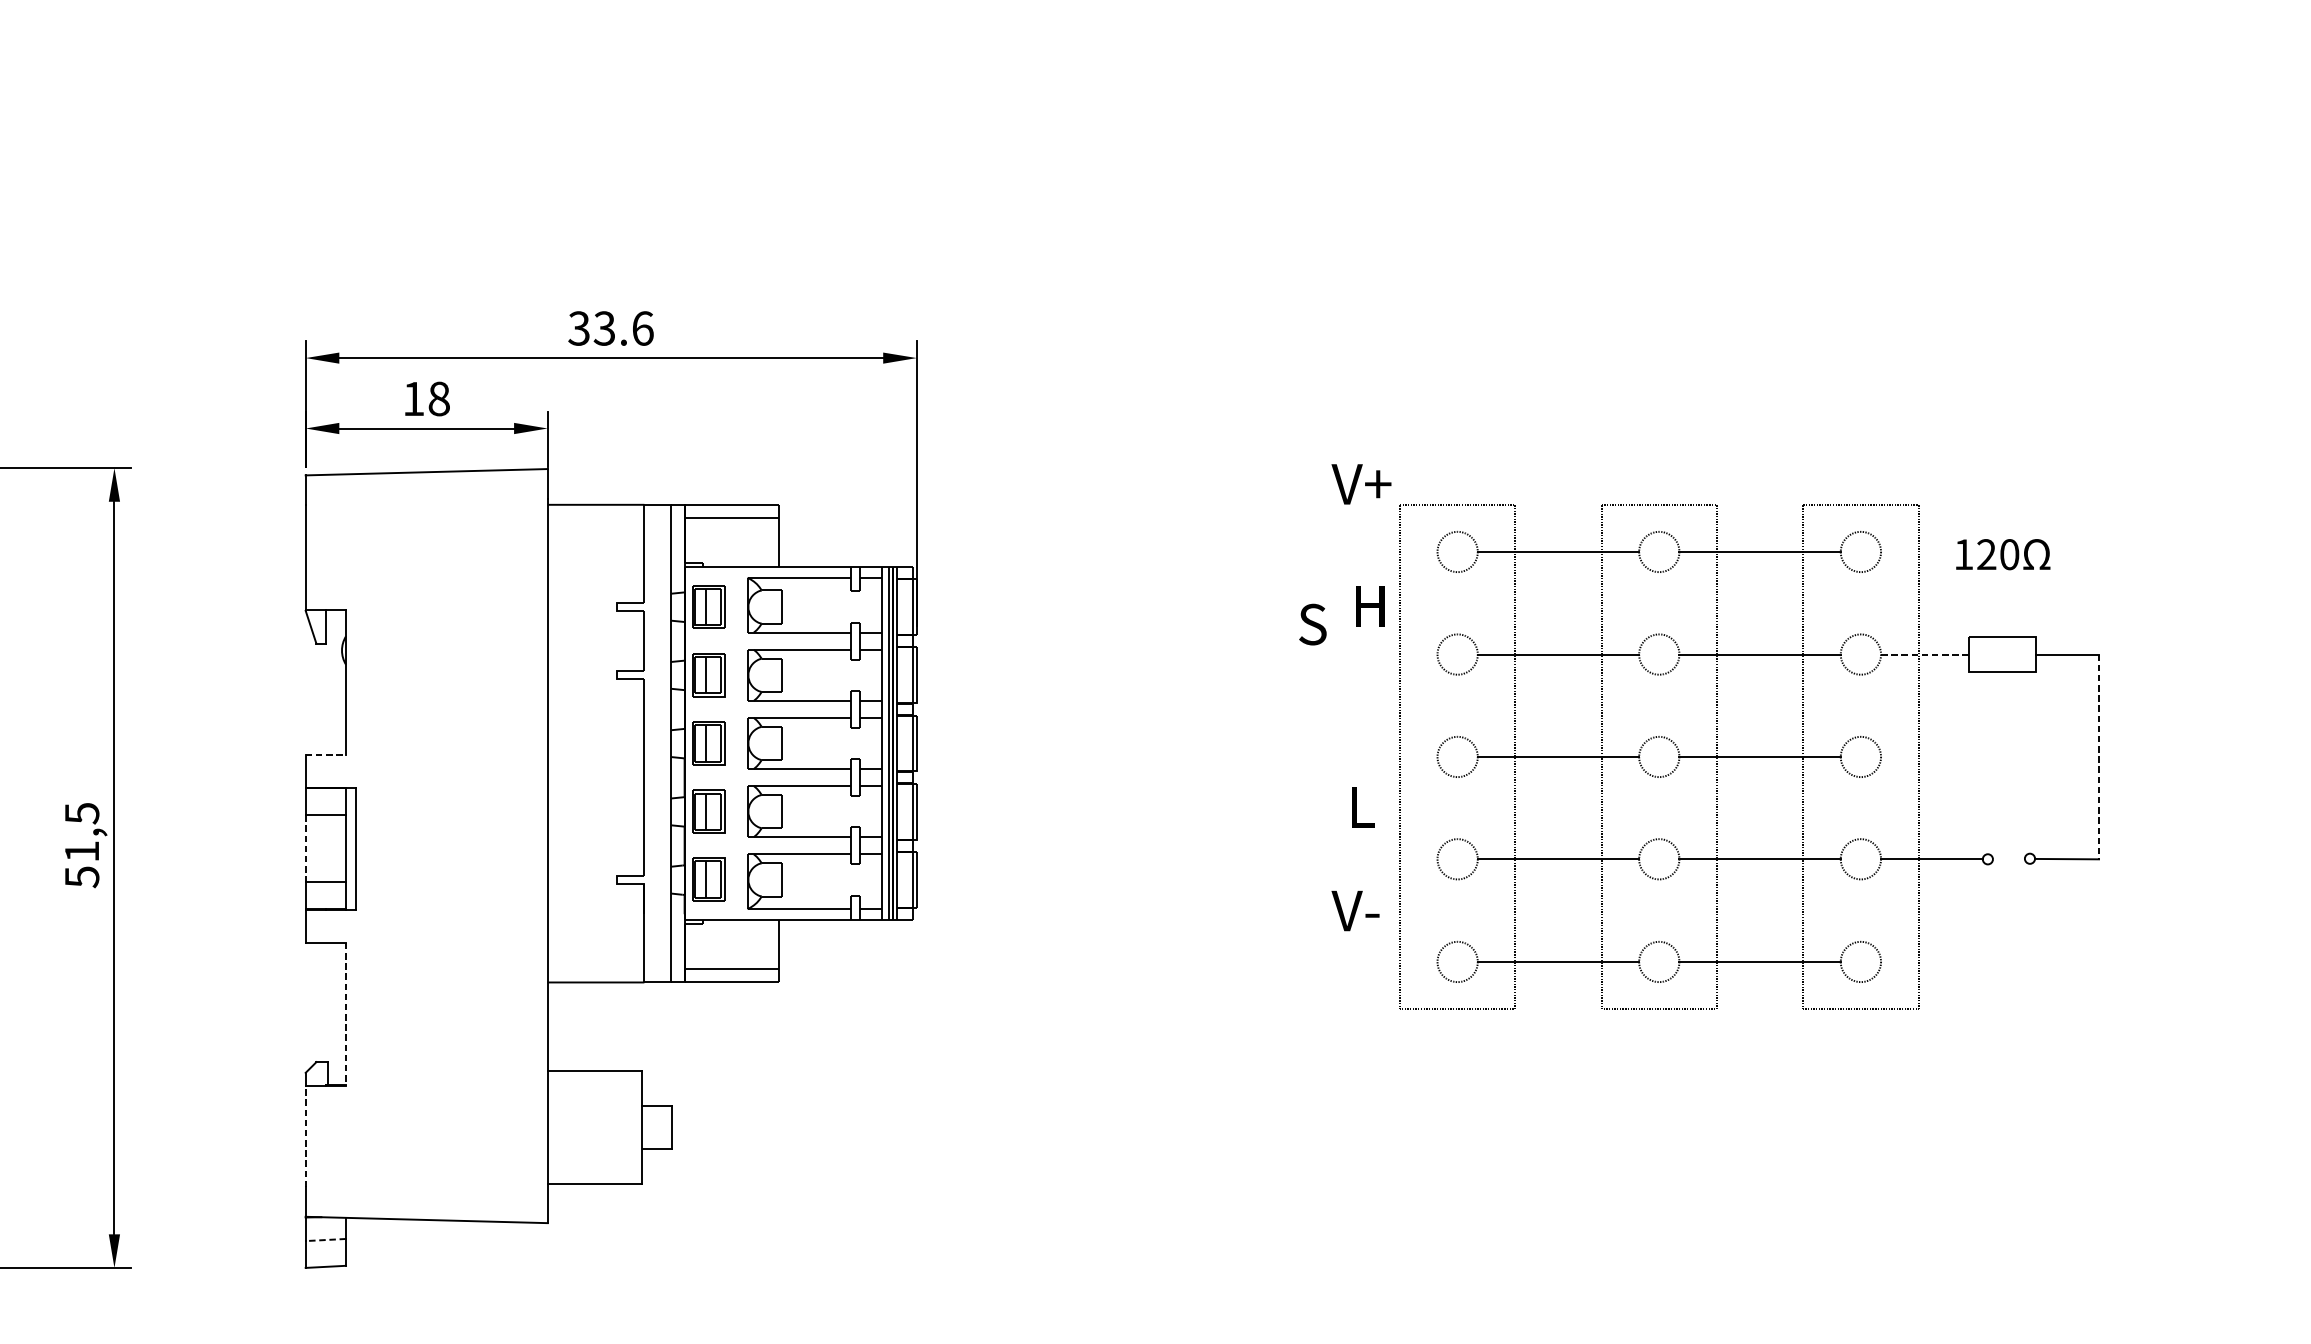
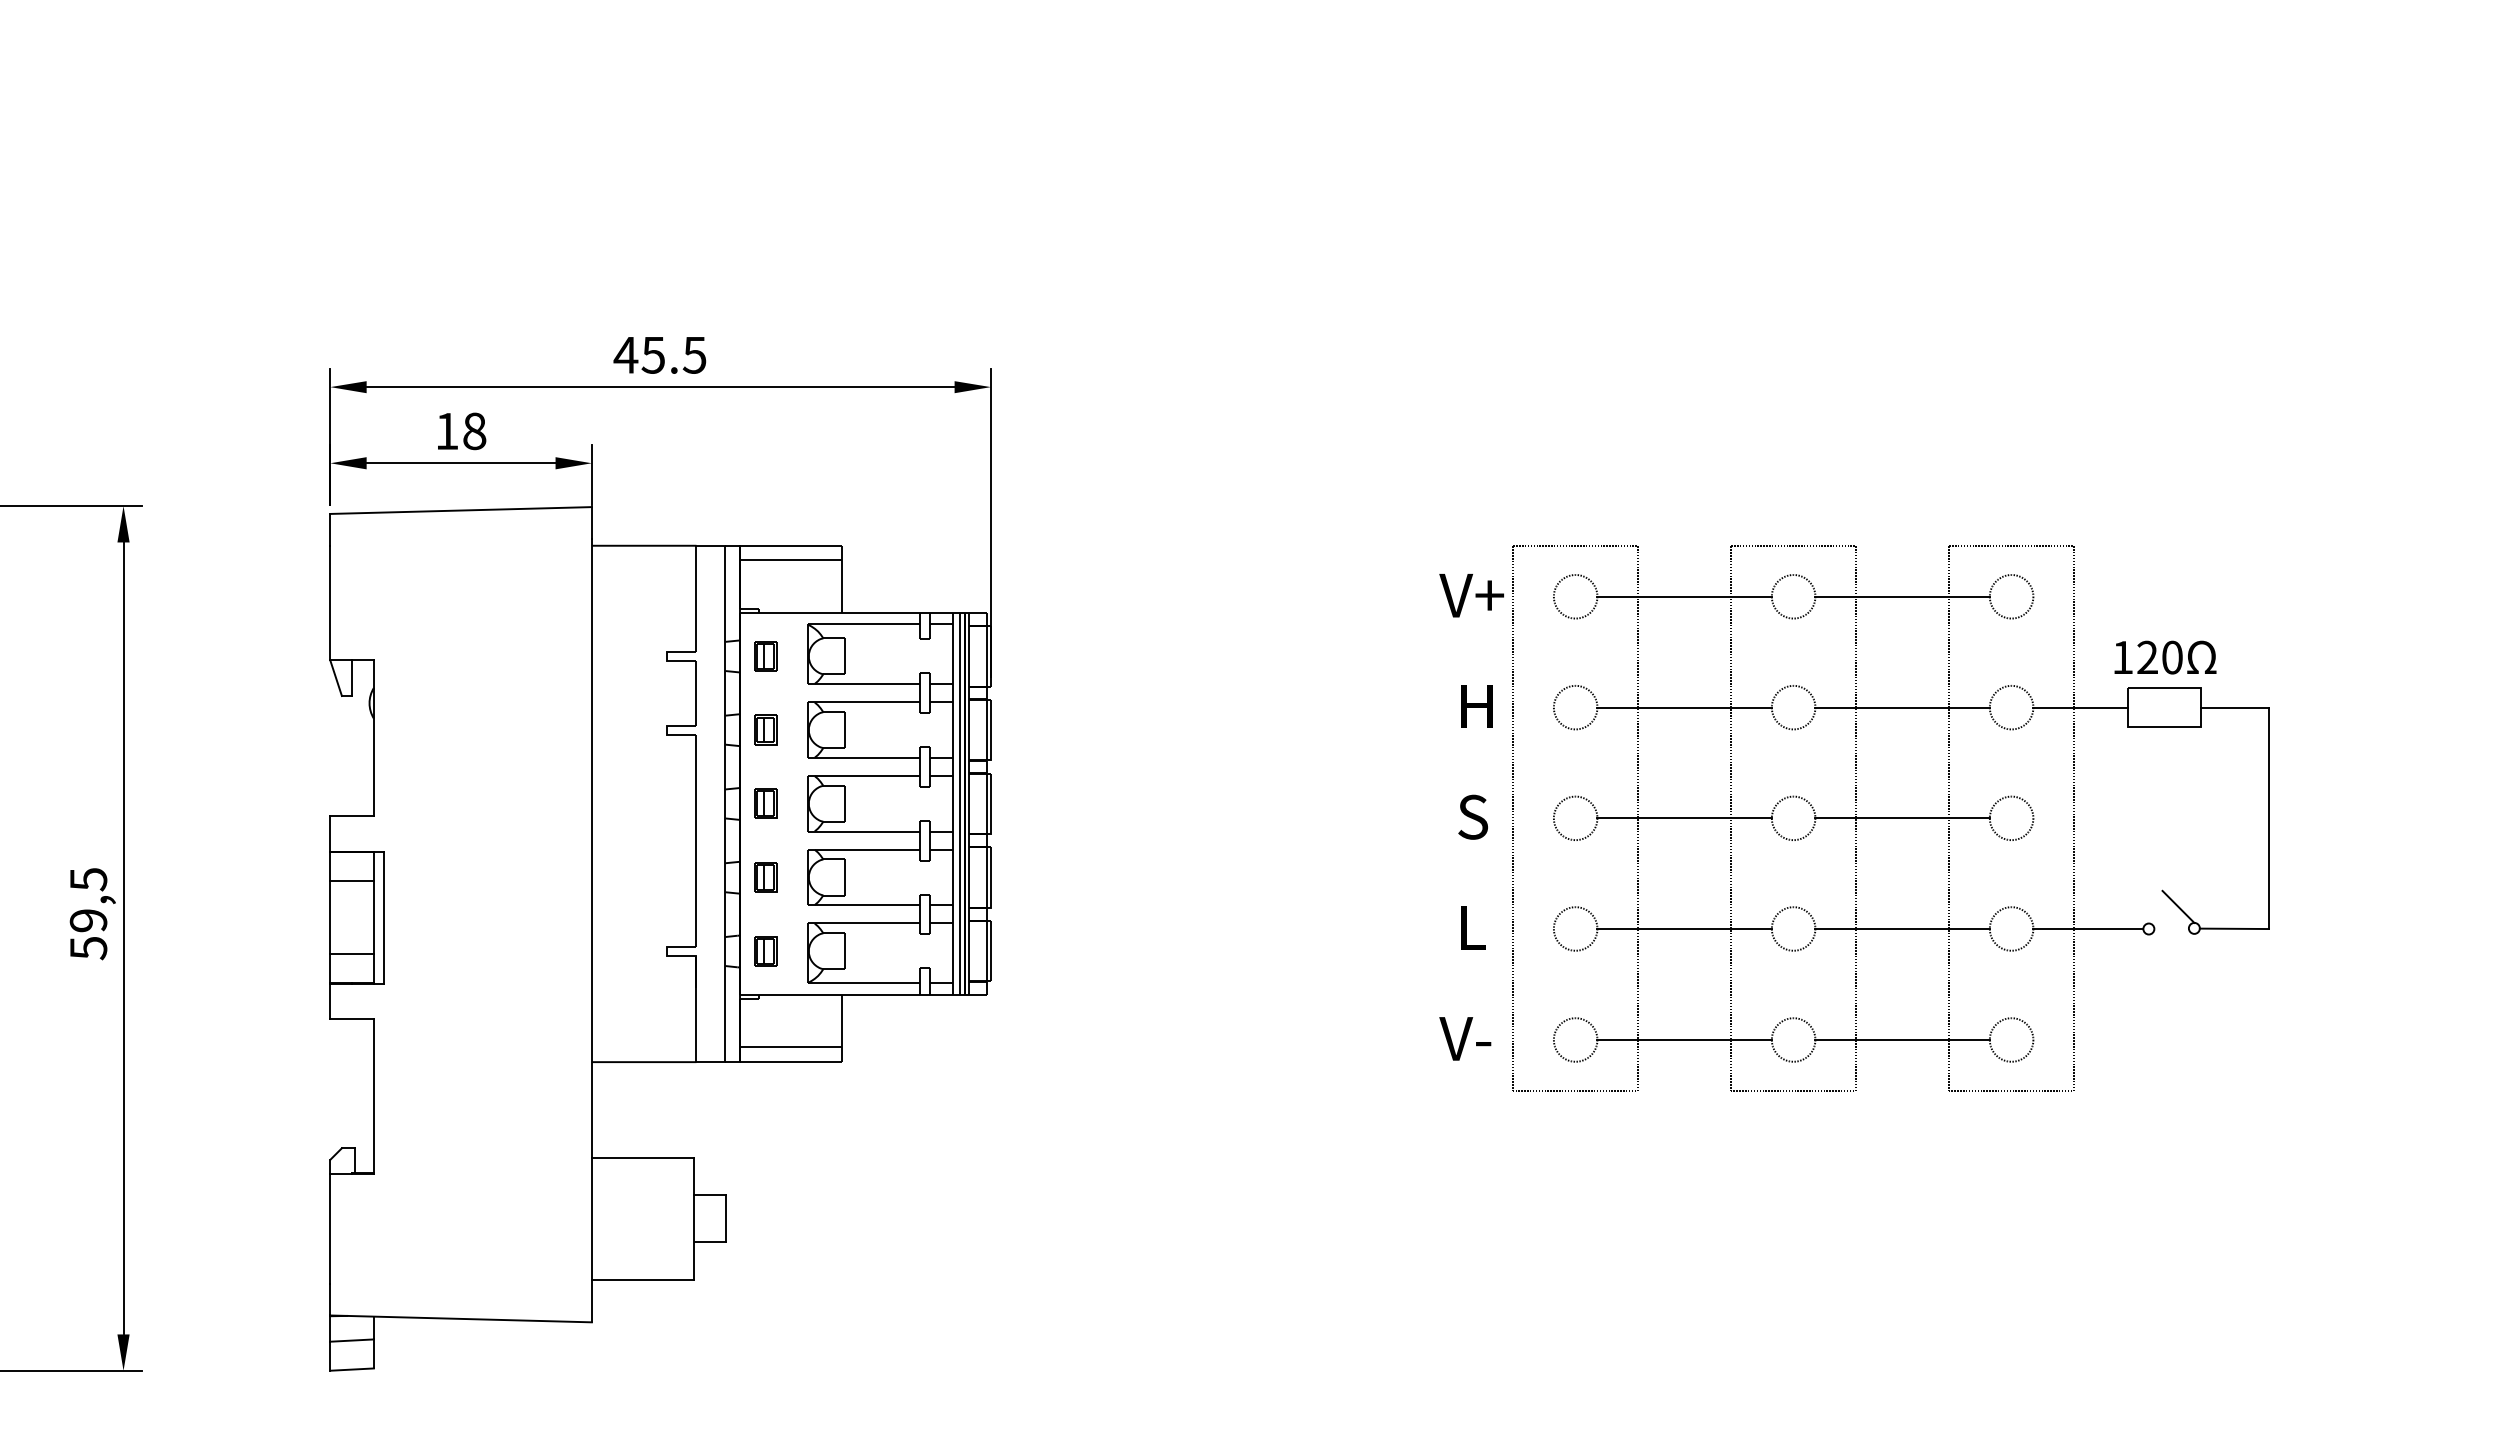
text: (610, 327) -> (659, 354), 33.6 -> 45.5
text: (1361, 484) -> (1471, 595), moved
text: (2003, 554) -> (2165, 657), moved
text: (1369, 606) -> (1476, 706), moved
part: (708, 607) -> (765, 656), size x0.62
text: (1312, 623) -> (1472, 816), moved
line: (1925, 654) -> (2081, 707), dashed -> solid
part: (708, 674) -> (765, 729), size x0.62
part: (708, 743) -> (765, 803), size x0.62
line: (326, 754) -> (352, 815), dashed -> solid
line: (2099, 757) -> (2269, 818), dashed -> solid
text: (1363, 807) -> (1473, 927), moved
part: (708, 811) -> (765, 877), size x0.62
line: (2015, 838) -> (2178, 906), added
line: (305, 849) -> (330, 918), dashed -> solid
text: (82, 851) -> (88, 920), 51,5 -> 59,5
part: (708, 880) -> (765, 951), size x0.62
text: (1355, 910) -> (1465, 1038), moved
line: (345, 1015) -> (373, 1097), dashed -> solid
line: (305, 1136) -> (330, 1228), dashed -> solid
line: (326, 1239) -> (352, 1340), dashed -> solid

